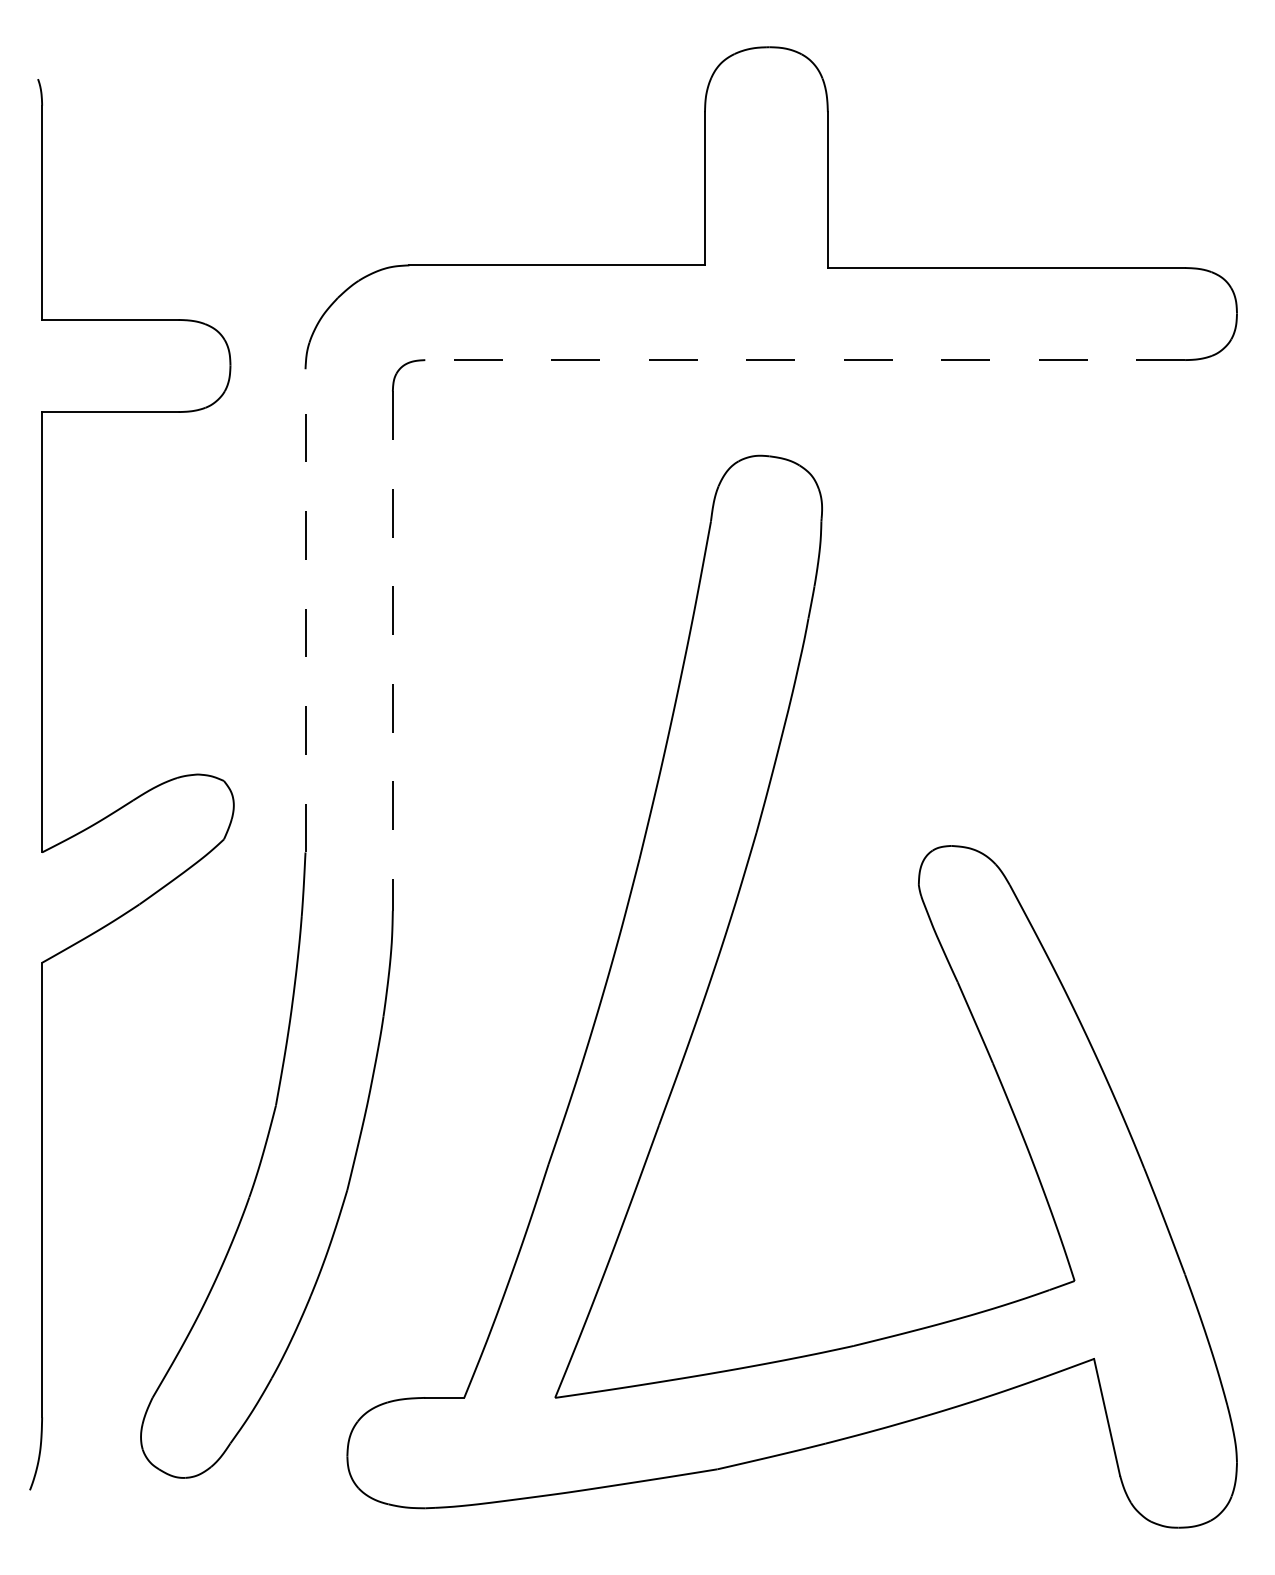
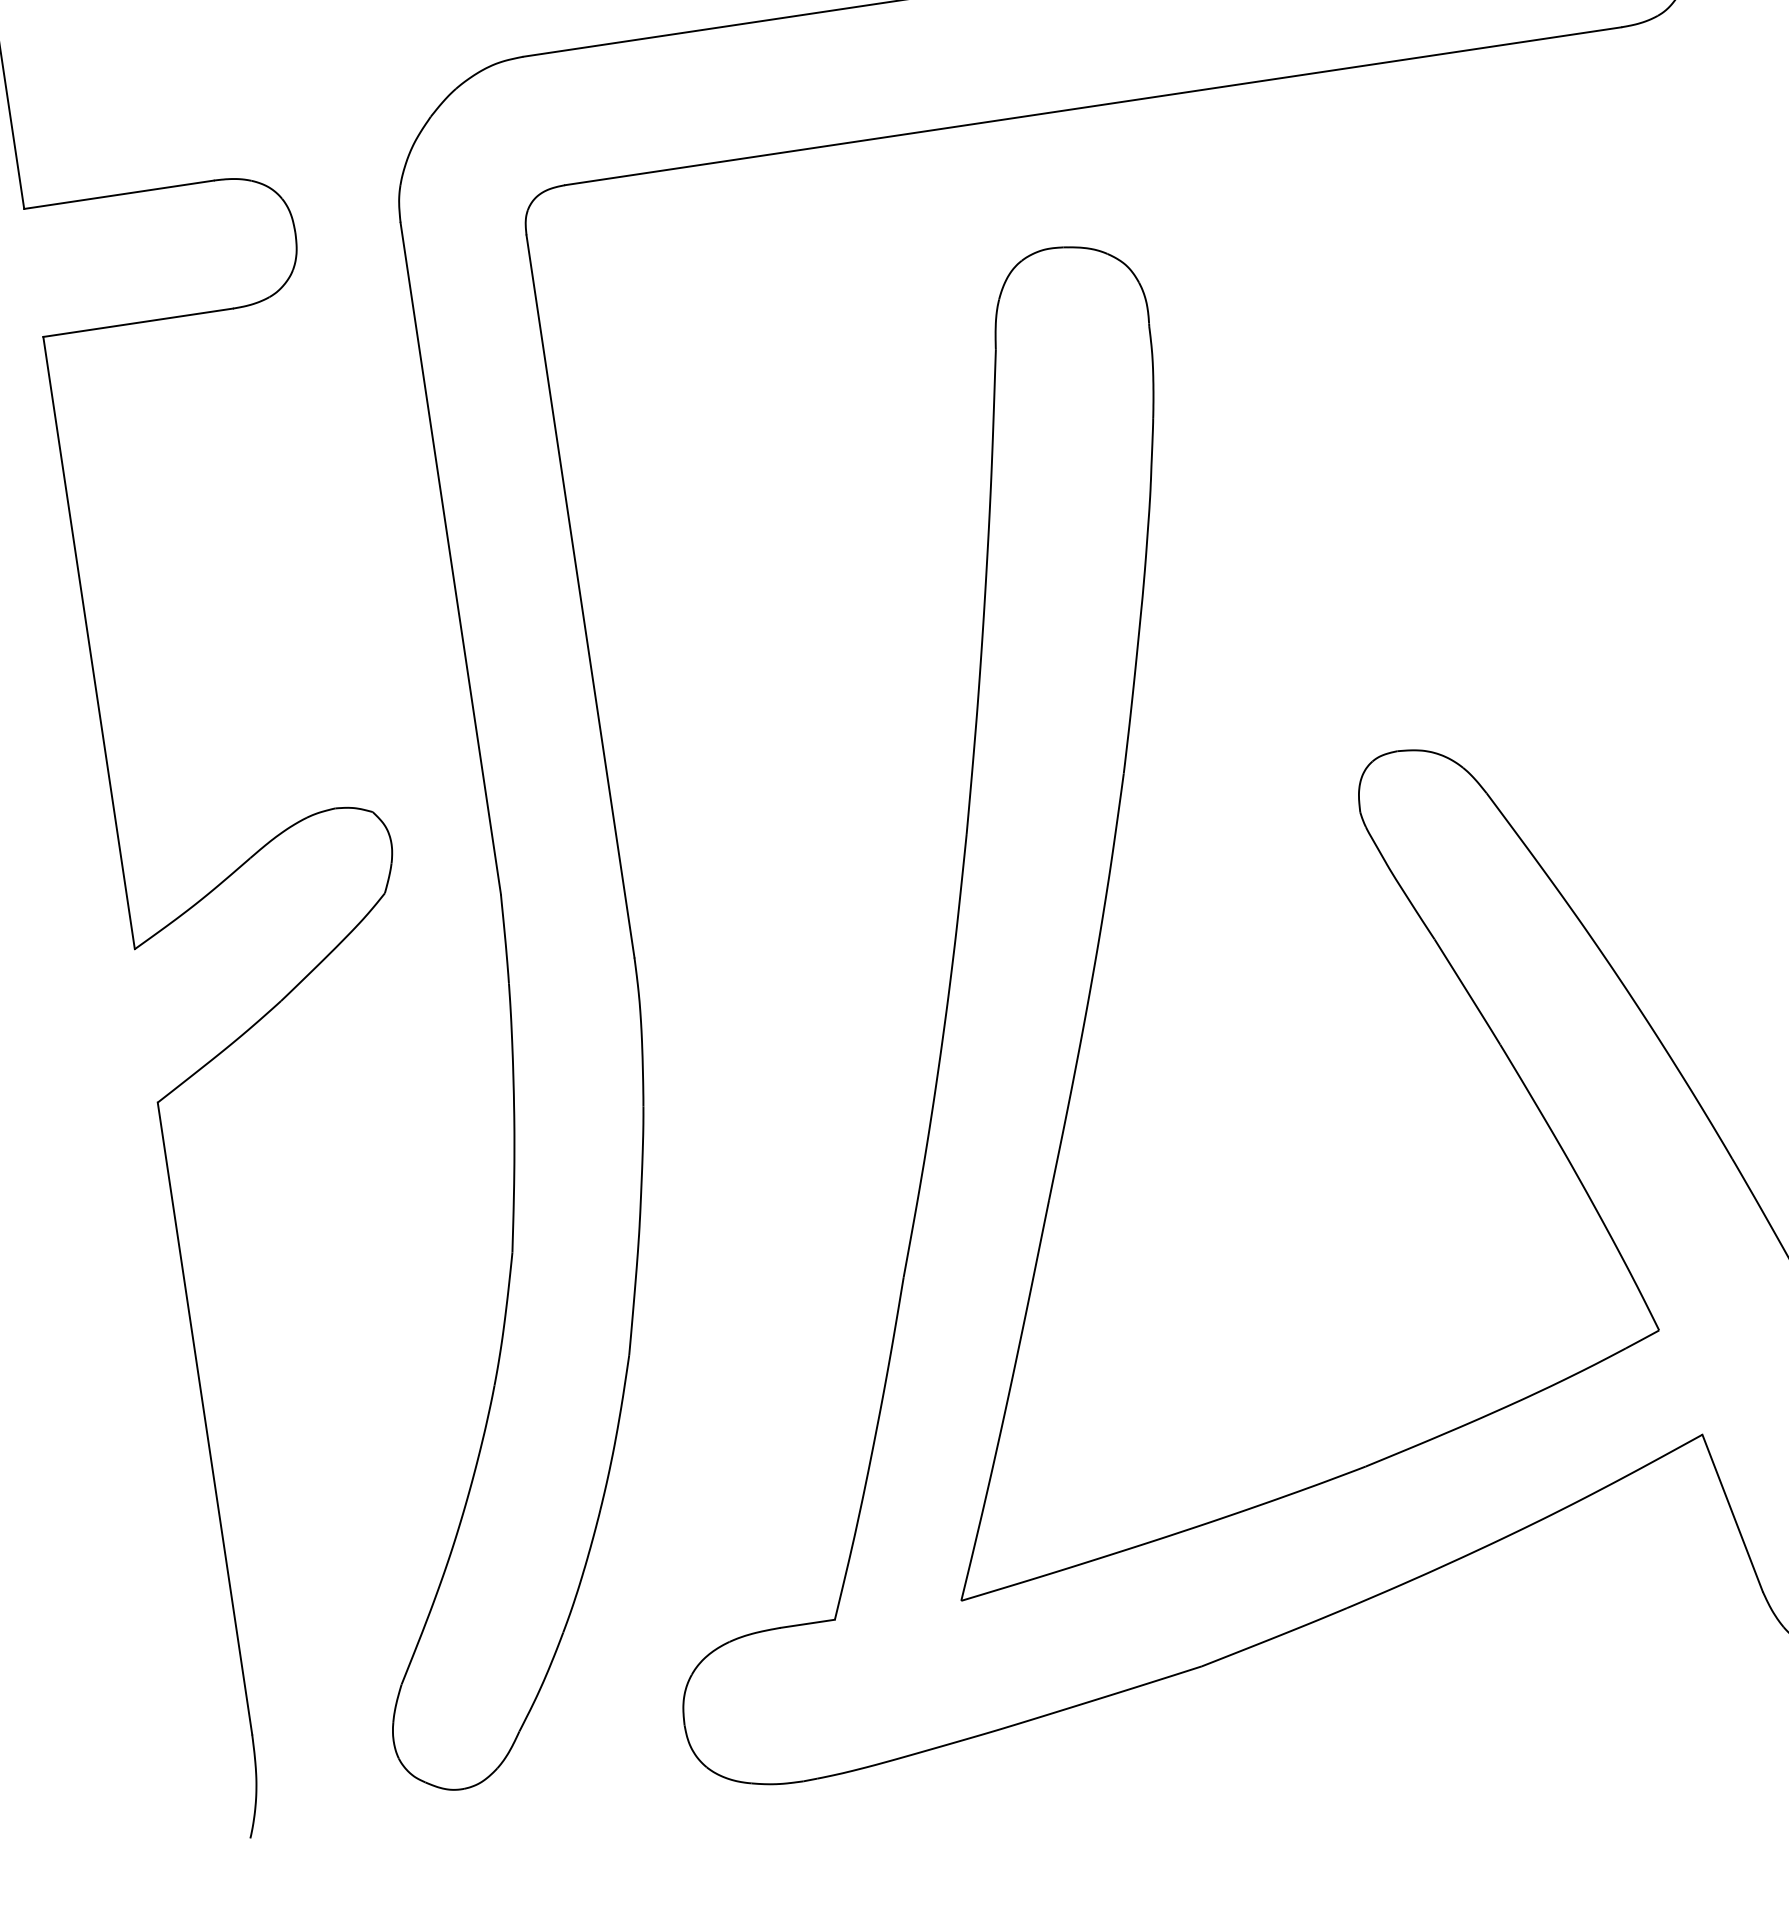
line: (805, 360) -> (1093, 106), dashed -> solid
line: (305, 610) -> (450, 558), dashed -> solid
line: (392, 651) -> (580, 597), dashed -> solid

